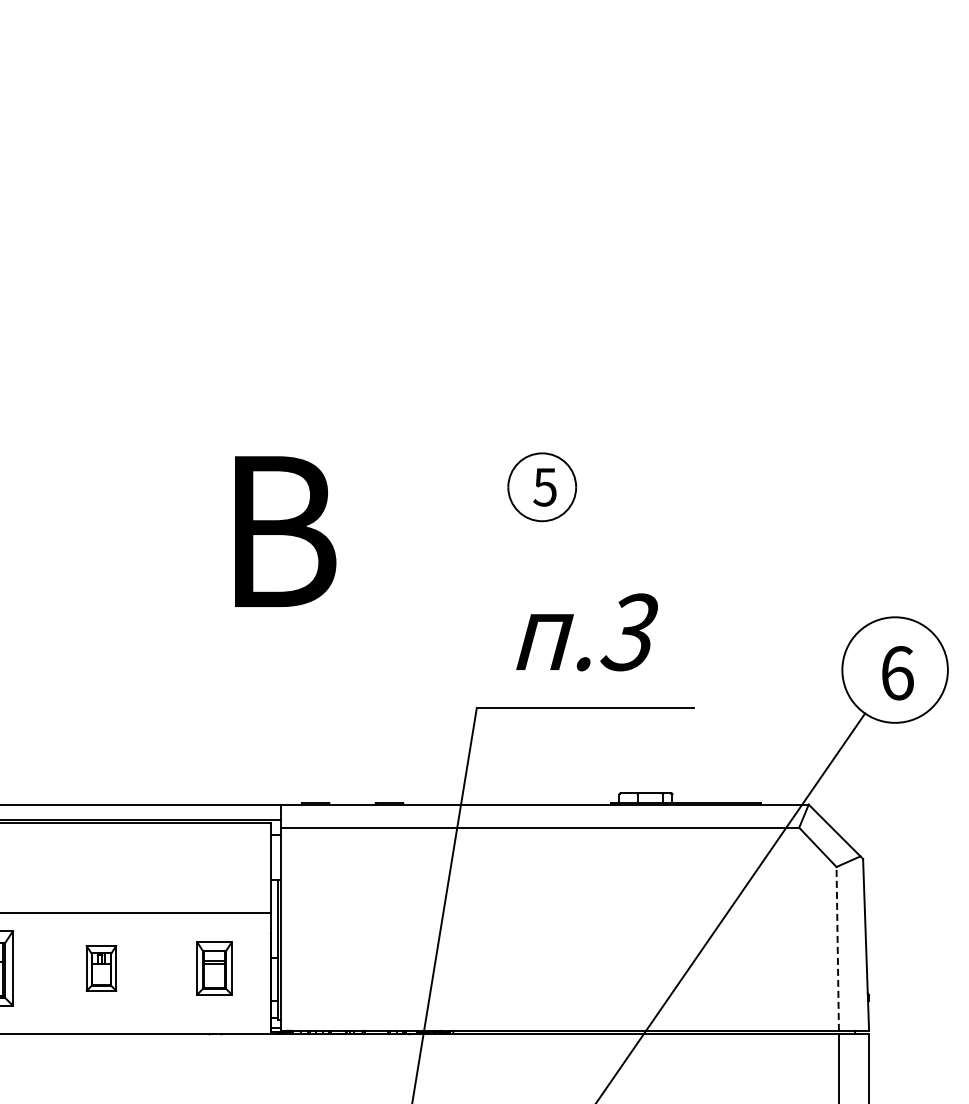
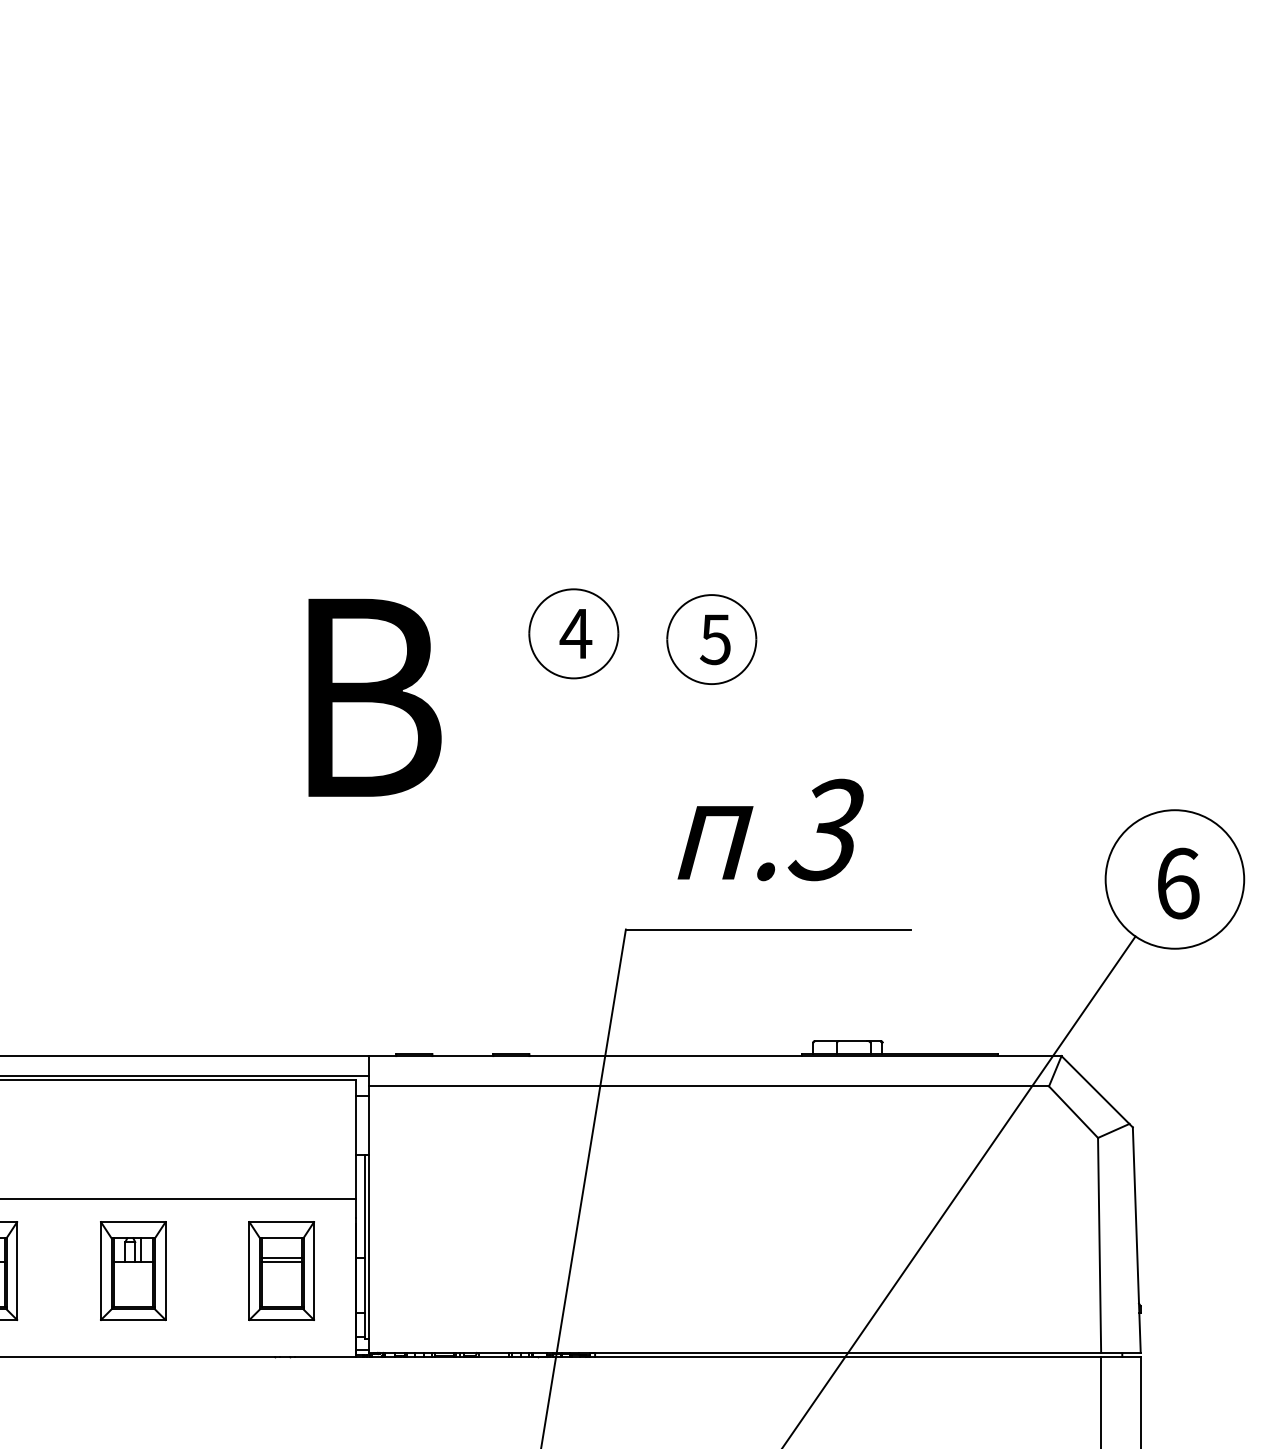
part: (436, 482) -> (573, 633), added
line: (837, 948) -> (1099, 1244), dashed -> solid
part: (101, 968) -> (133, 1271), size x1.67
part: (214, 968) -> (281, 1271), size x1.43

